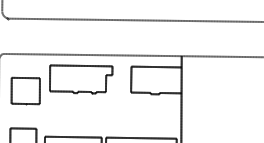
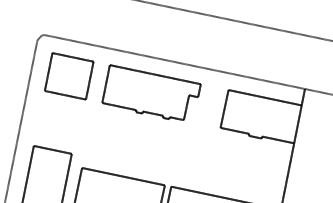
part: (25, 90) -> (68, 75), moved

